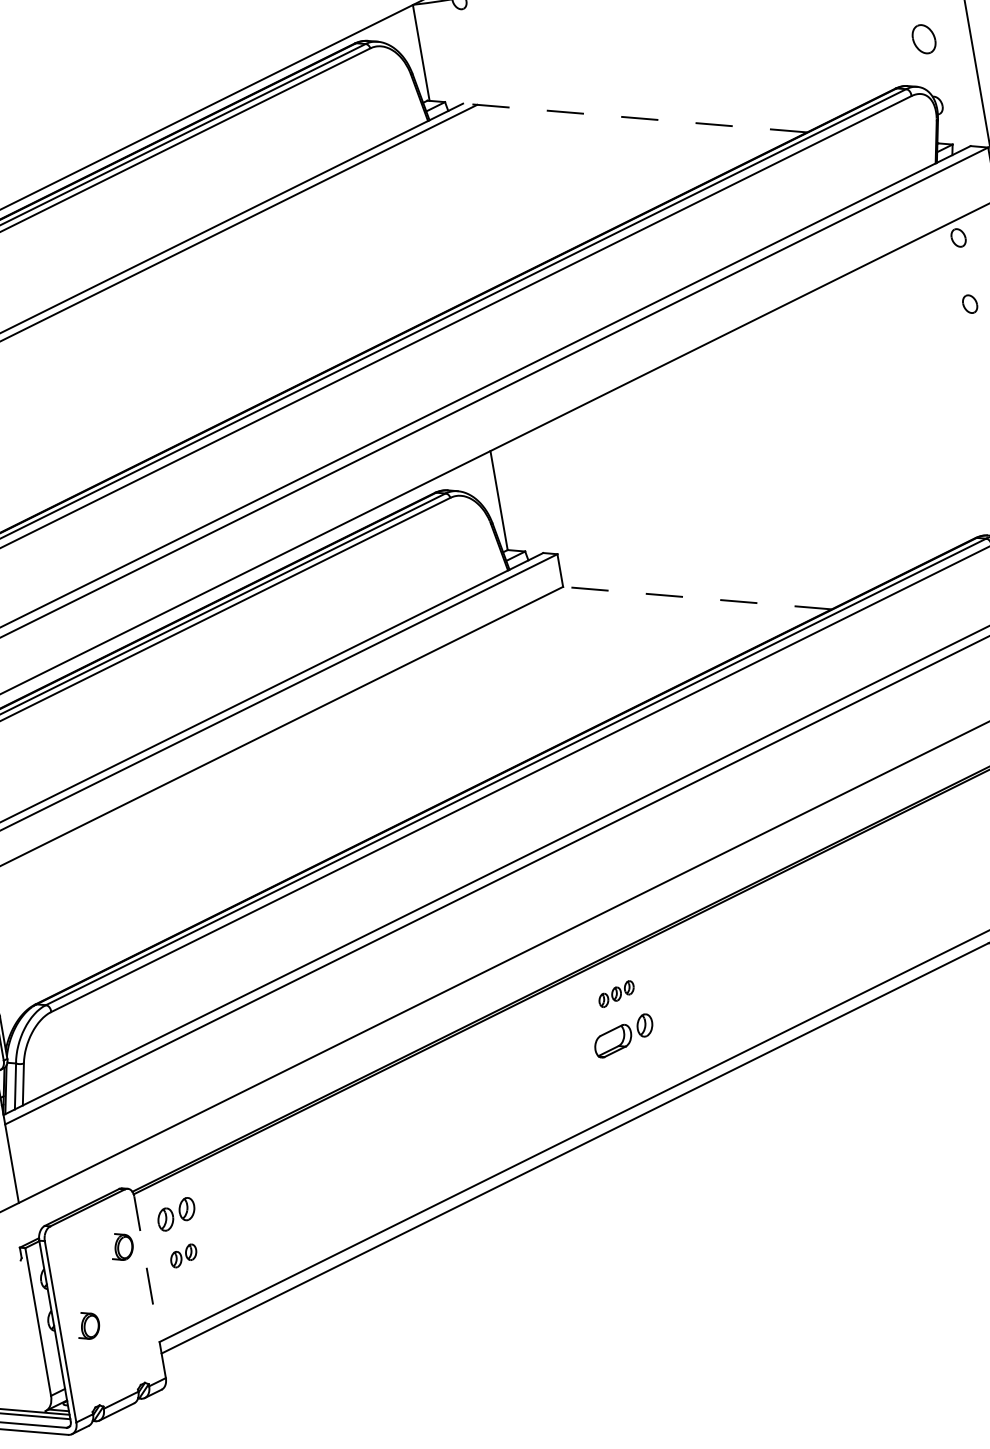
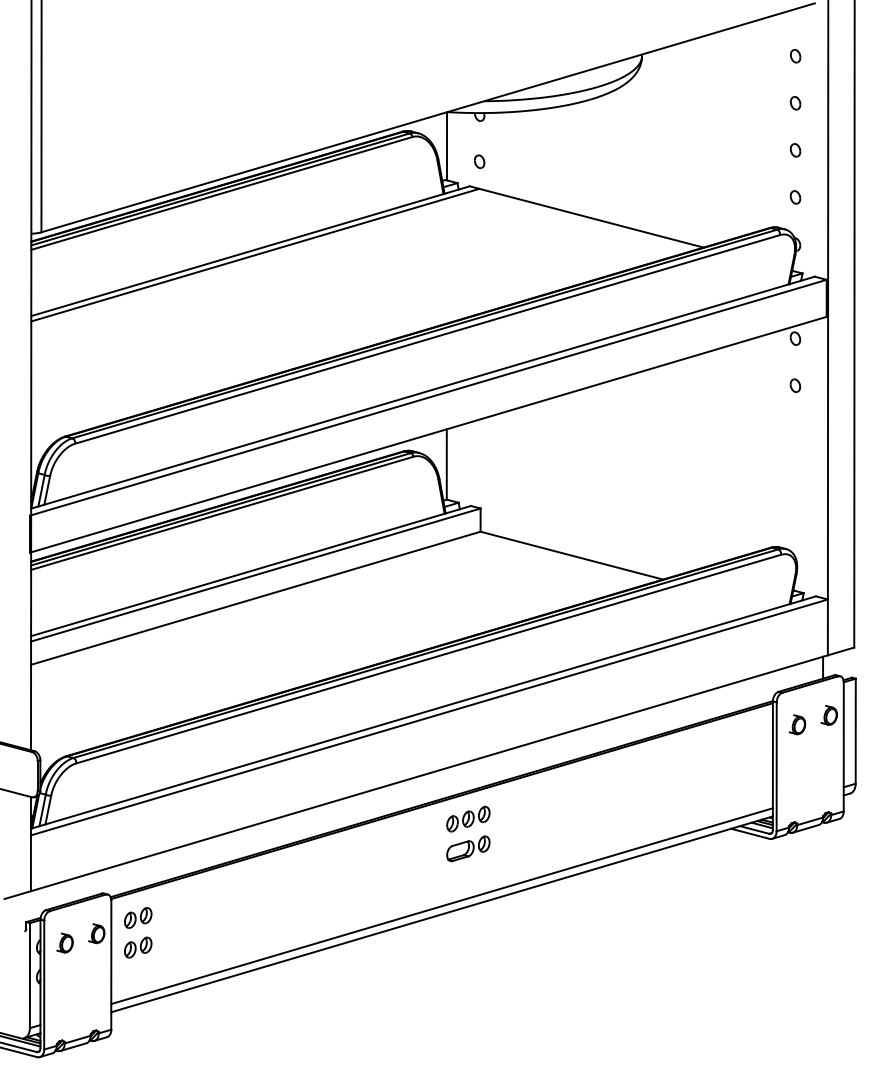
part: (924, 39) -> (795, 197), size x0.62
part: (470, 66) -> (479, 161), added
line: (634, 117) -> (586, 216), dashed -> solid
line: (696, 598) -> (571, 555), dashed -> solid
part: (616, 993) -> (468, 818), size x1.67
part: (183, 1255) -> (138, 947), size x1.43
line: (150, 1286) -> (111, 964), dashed -> solid
part: (87, 1324) -> (64, 942), moved

